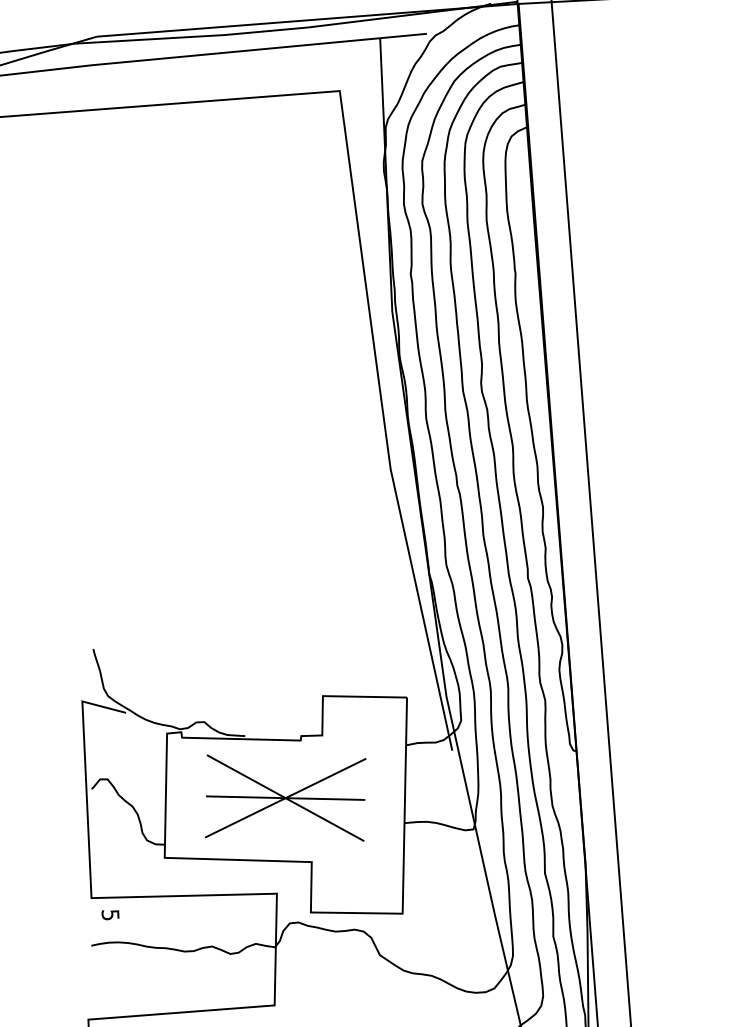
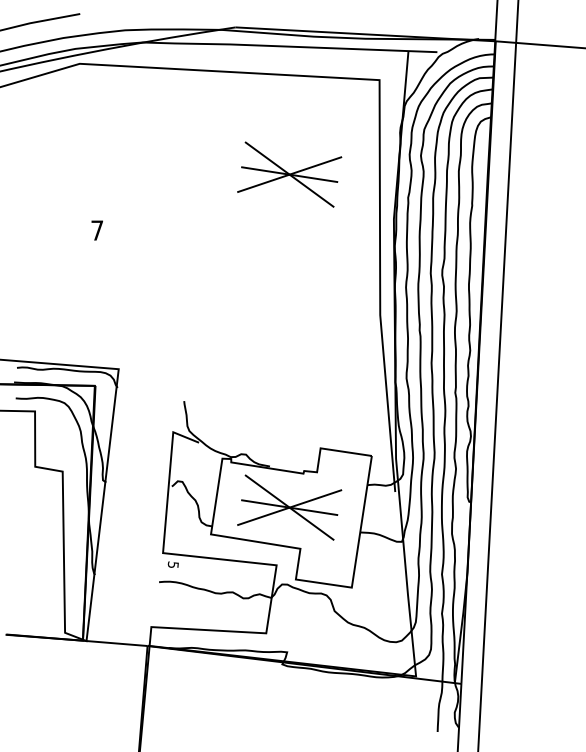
part: (214, 262) -> (289, 174), added

